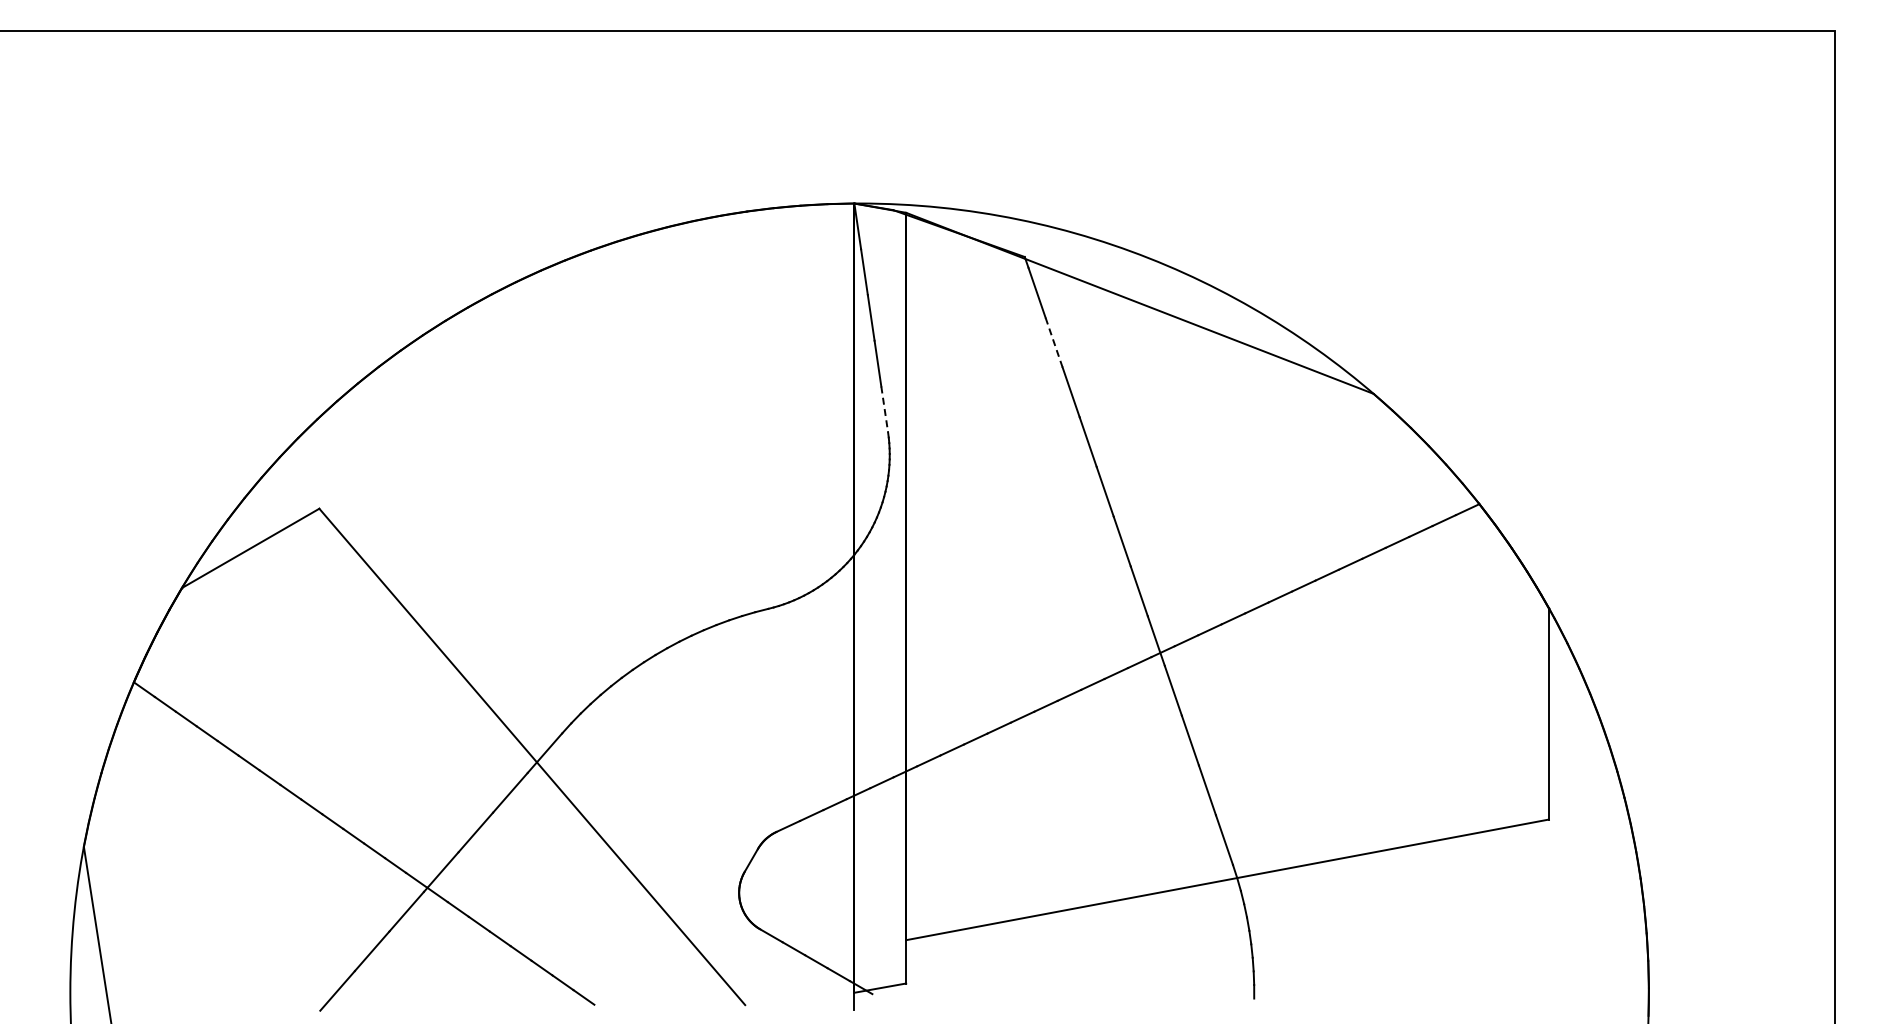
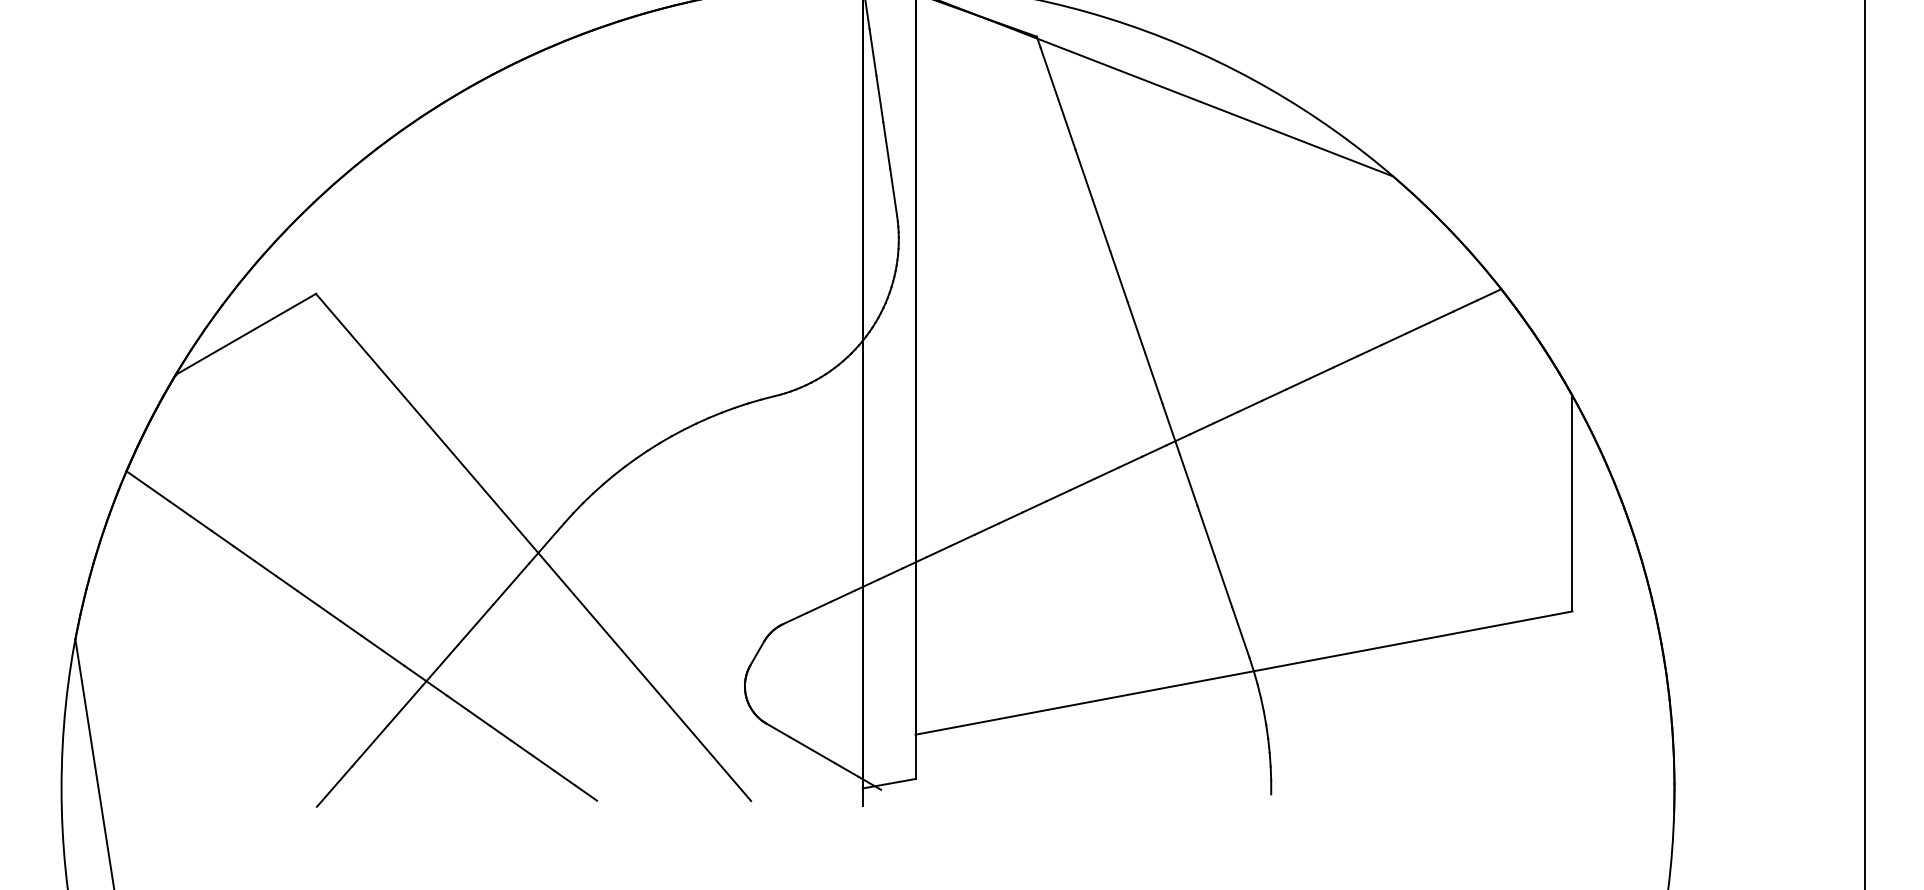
line: (1053, 342) -> (1066, 124), dashed -> solid
line: (884, 409) -> (893, 192), dashed -> solid

